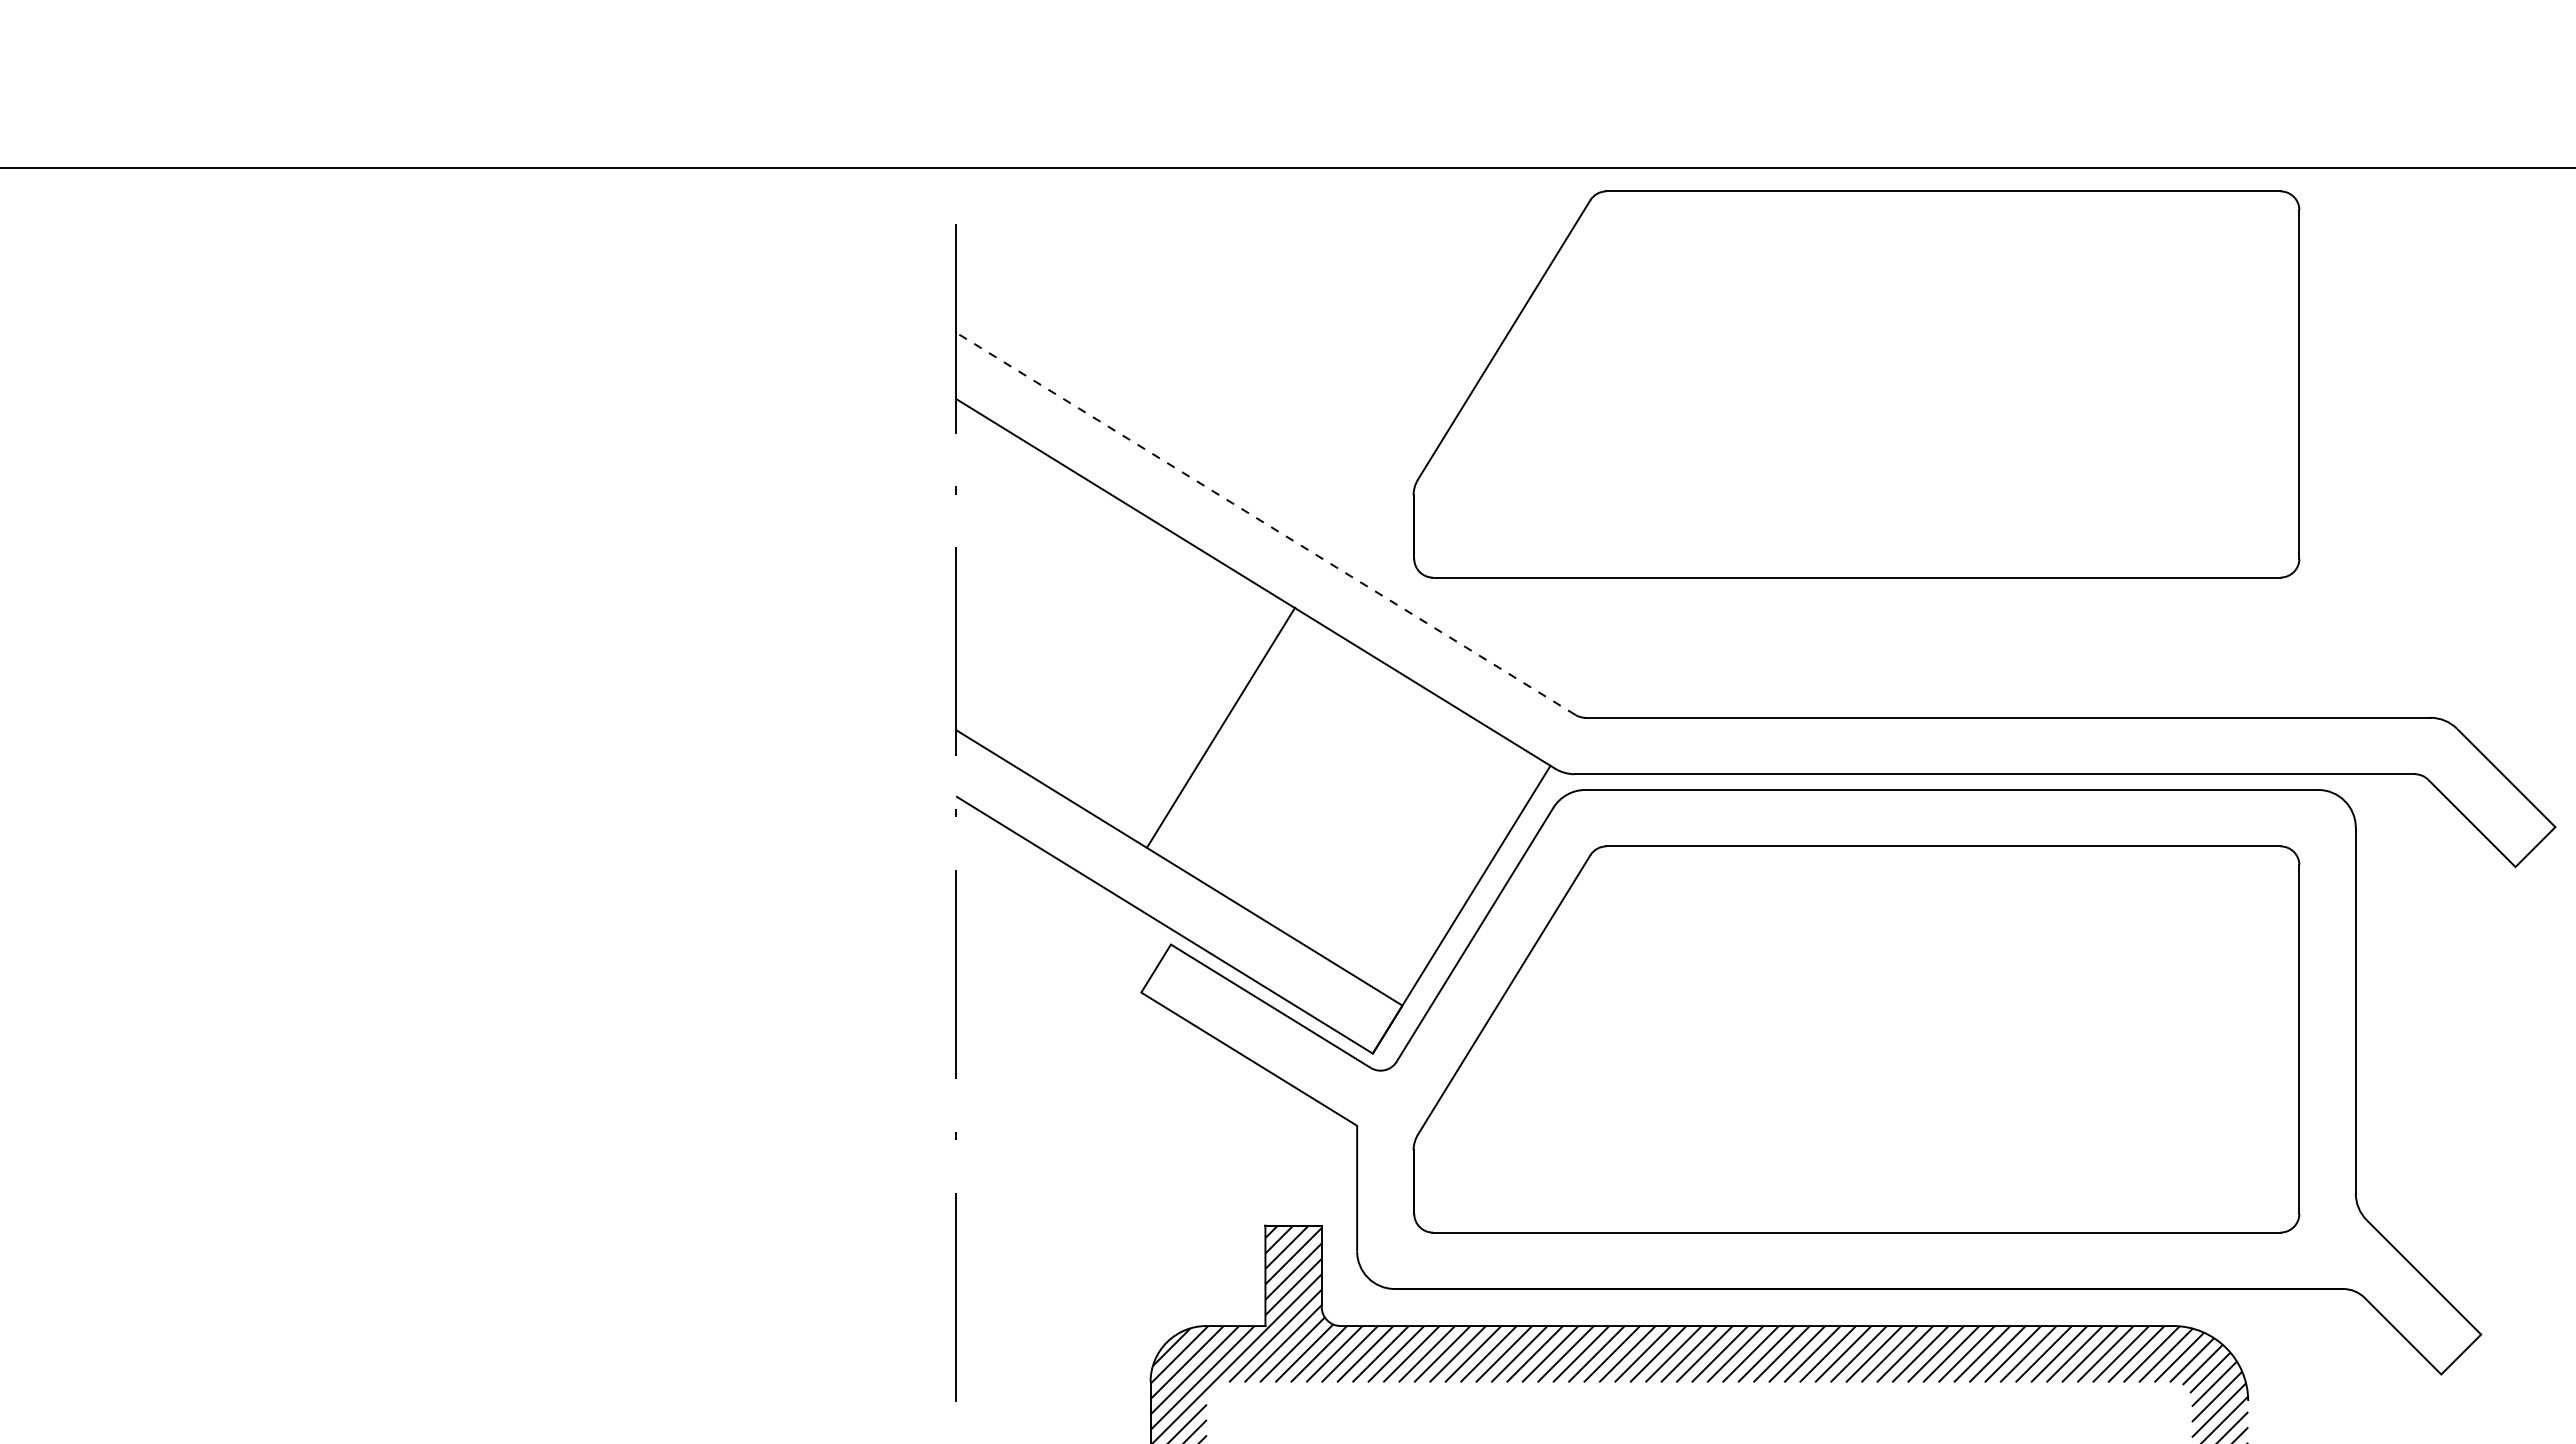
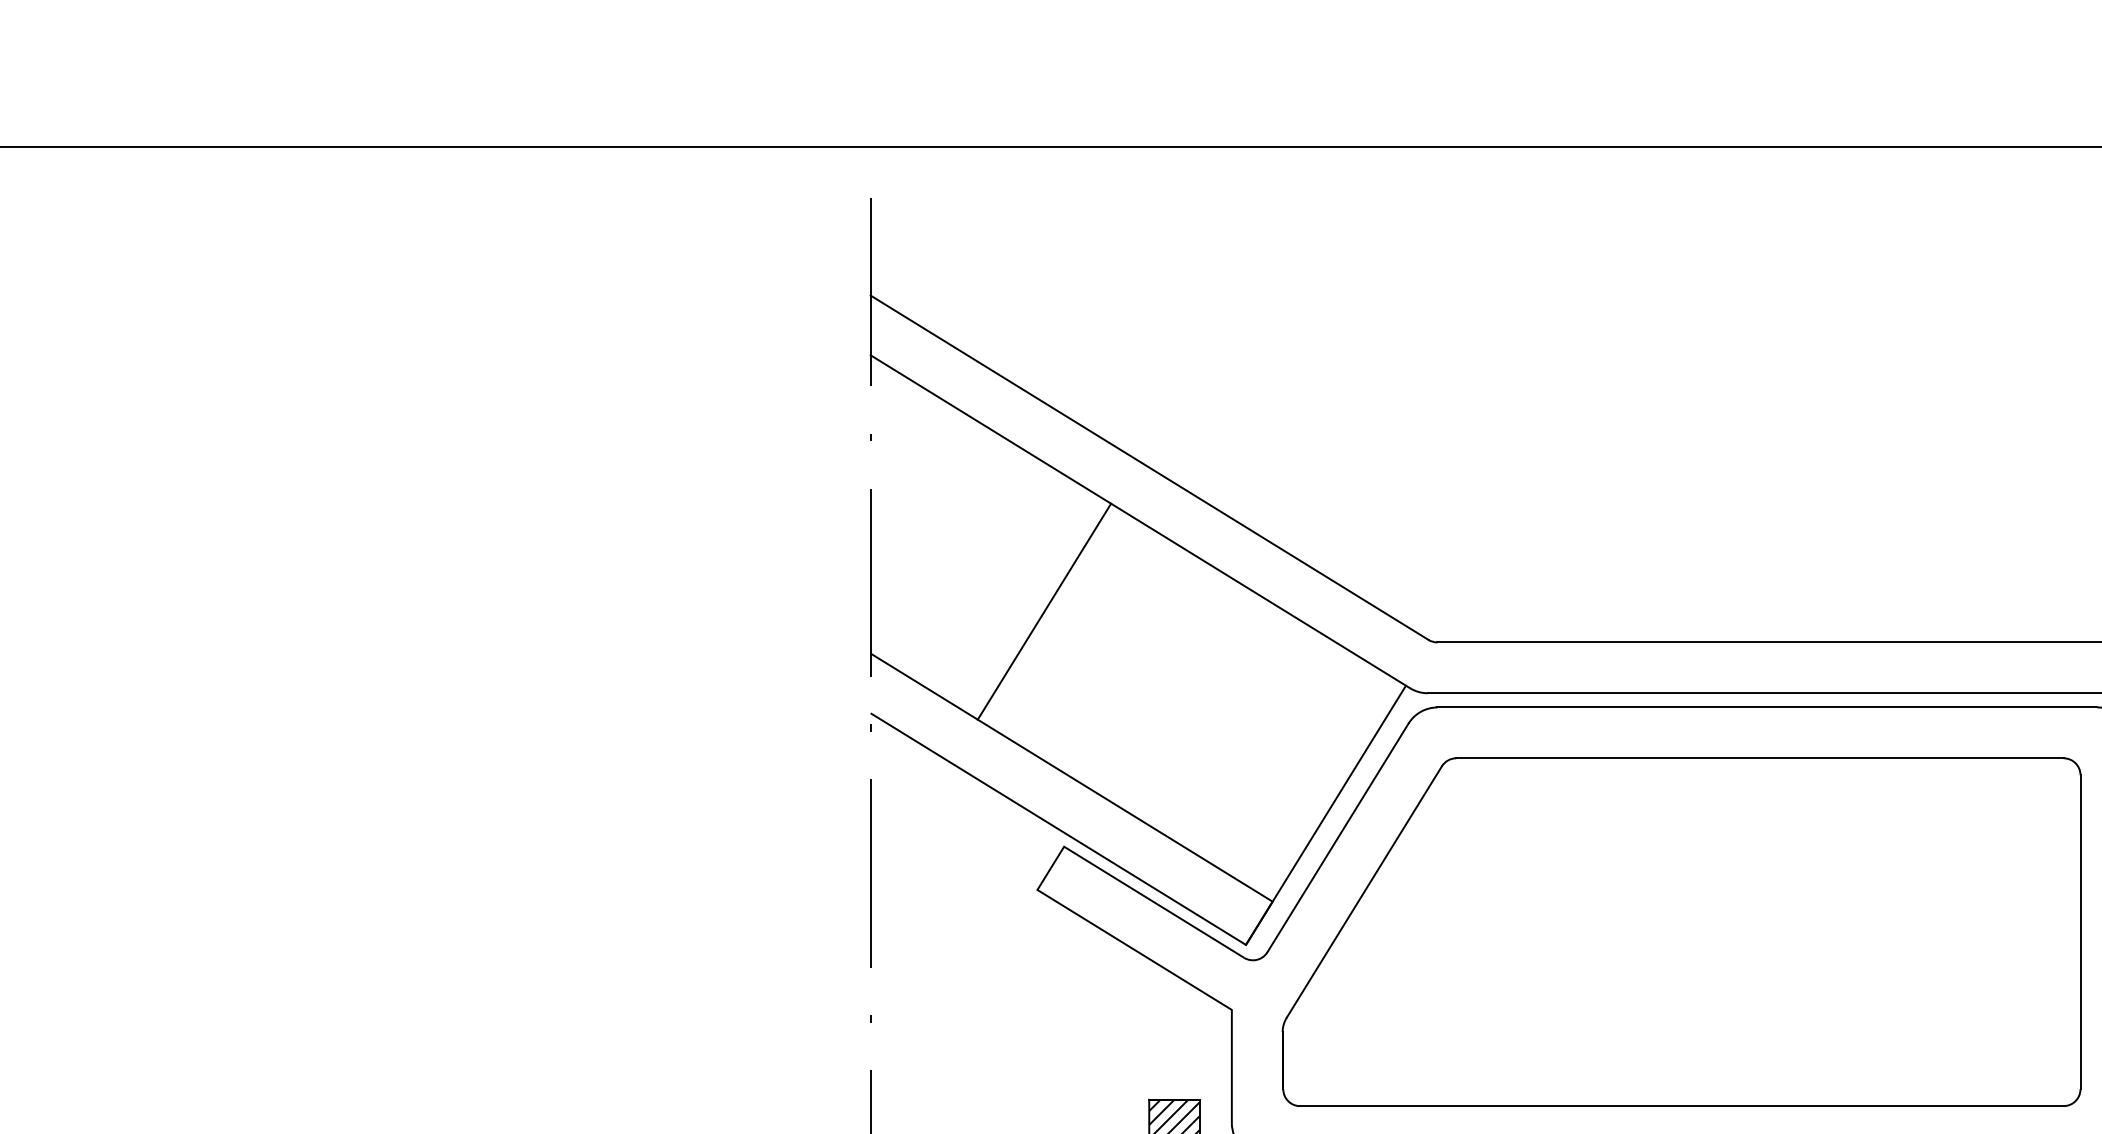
part: (1856, 384) -> (1681, 342), removed
line: (1265, 523) -> (1149, 467), dashed -> solid
line: (1221, 727) -> (1044, 611), moved

